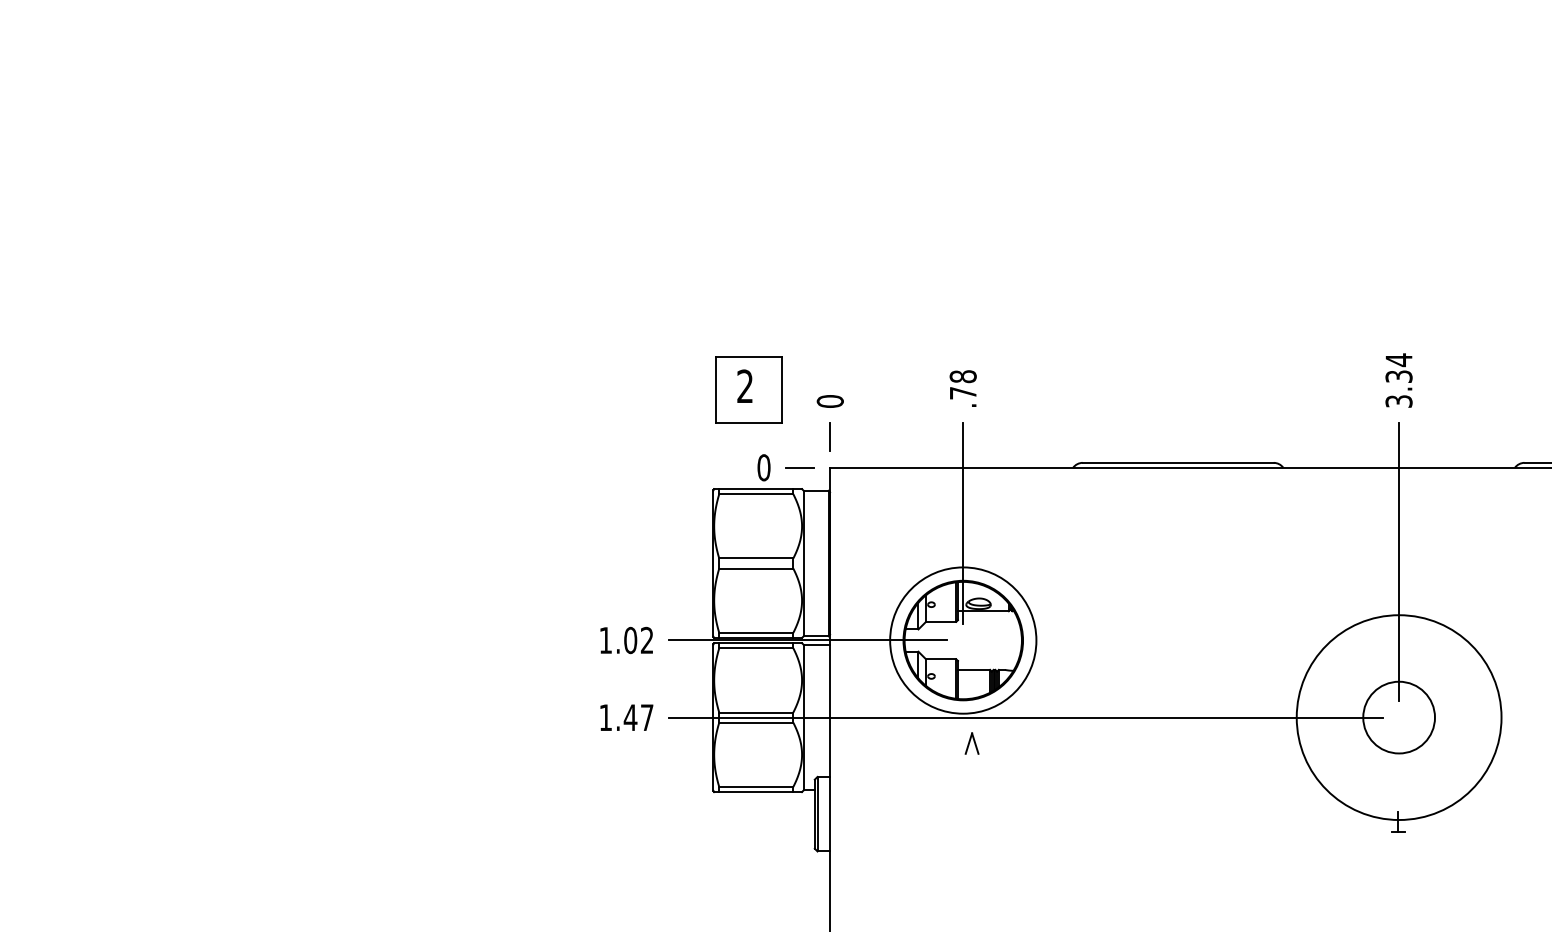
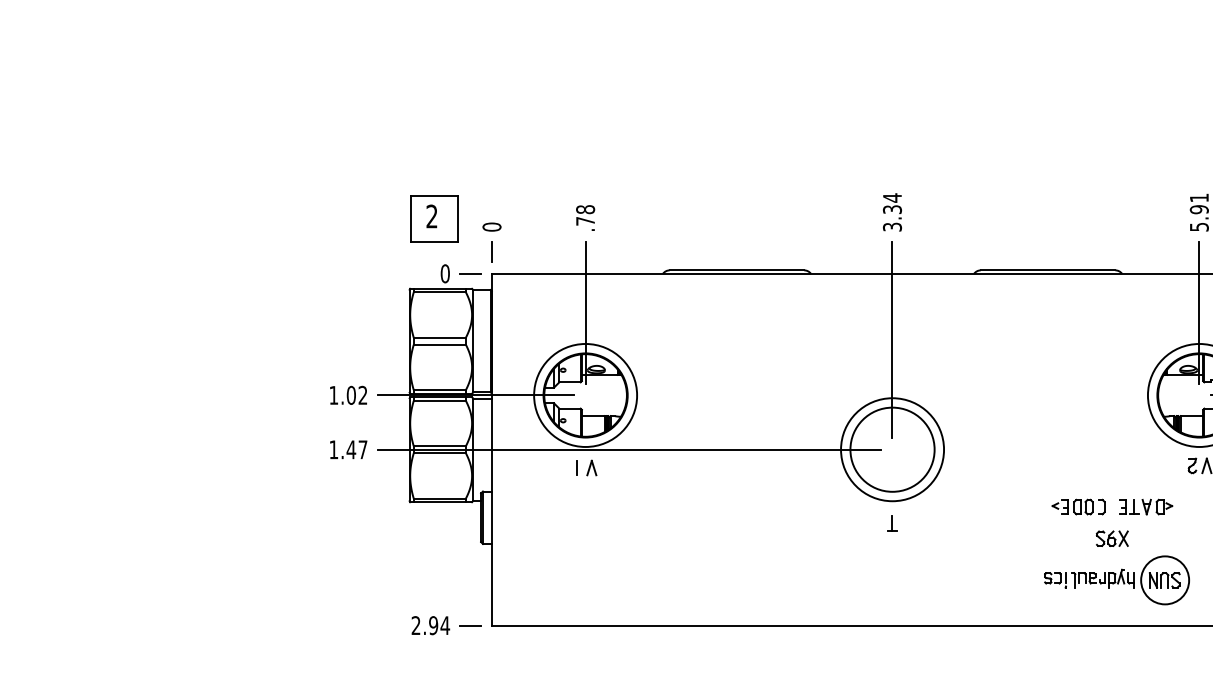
circle: (1399, 717) -> (892, 449), size x0.71
circle: (1399, 717) -> (892, 449), size x1.67
line: (950, 742) -> (576, 467), added

